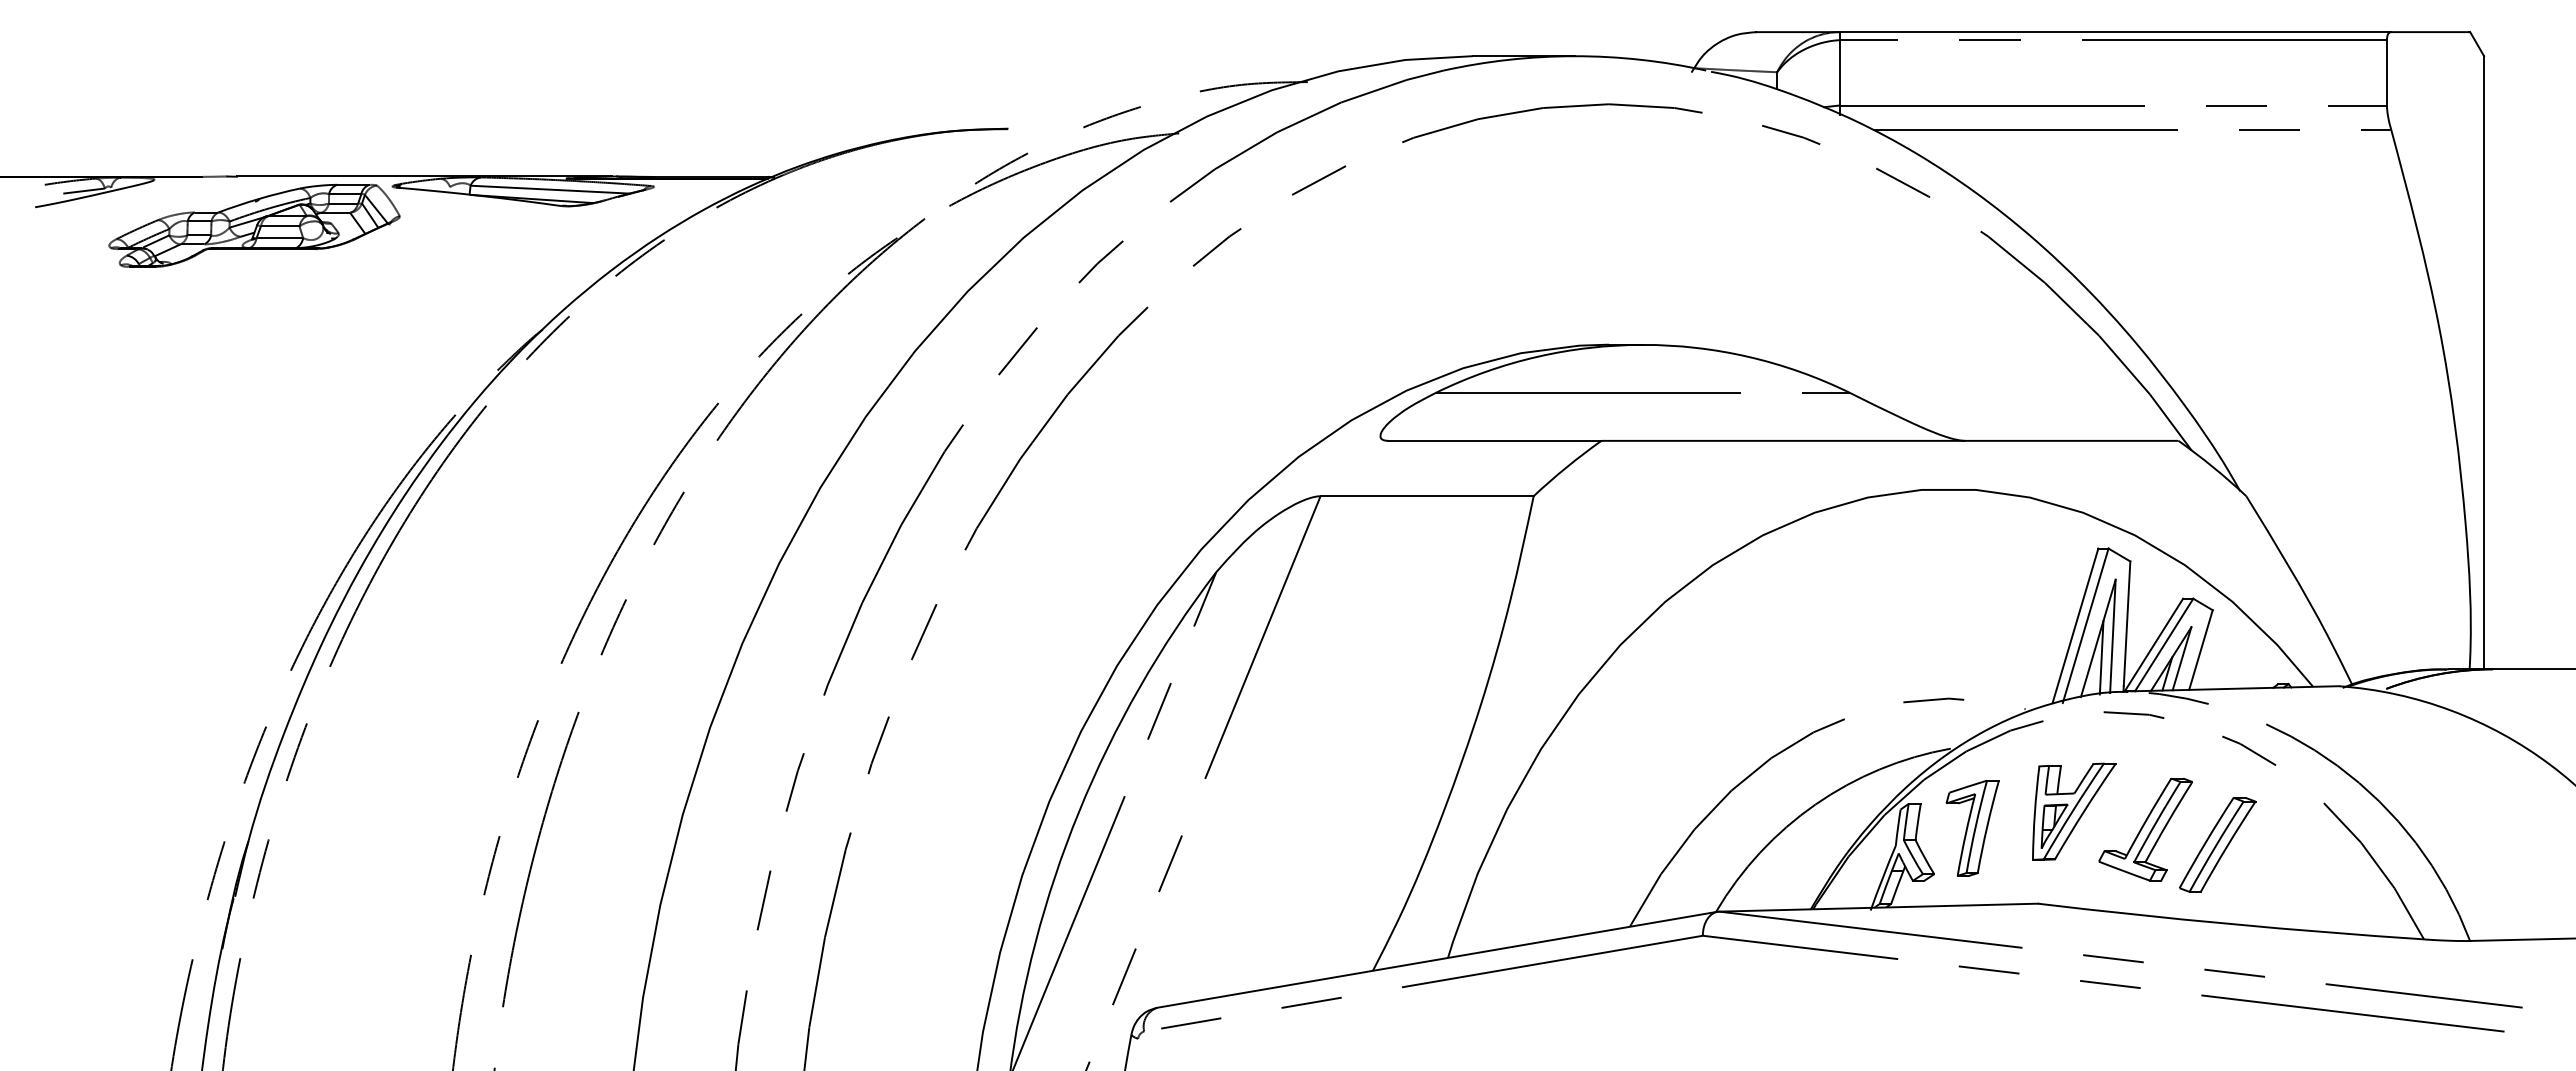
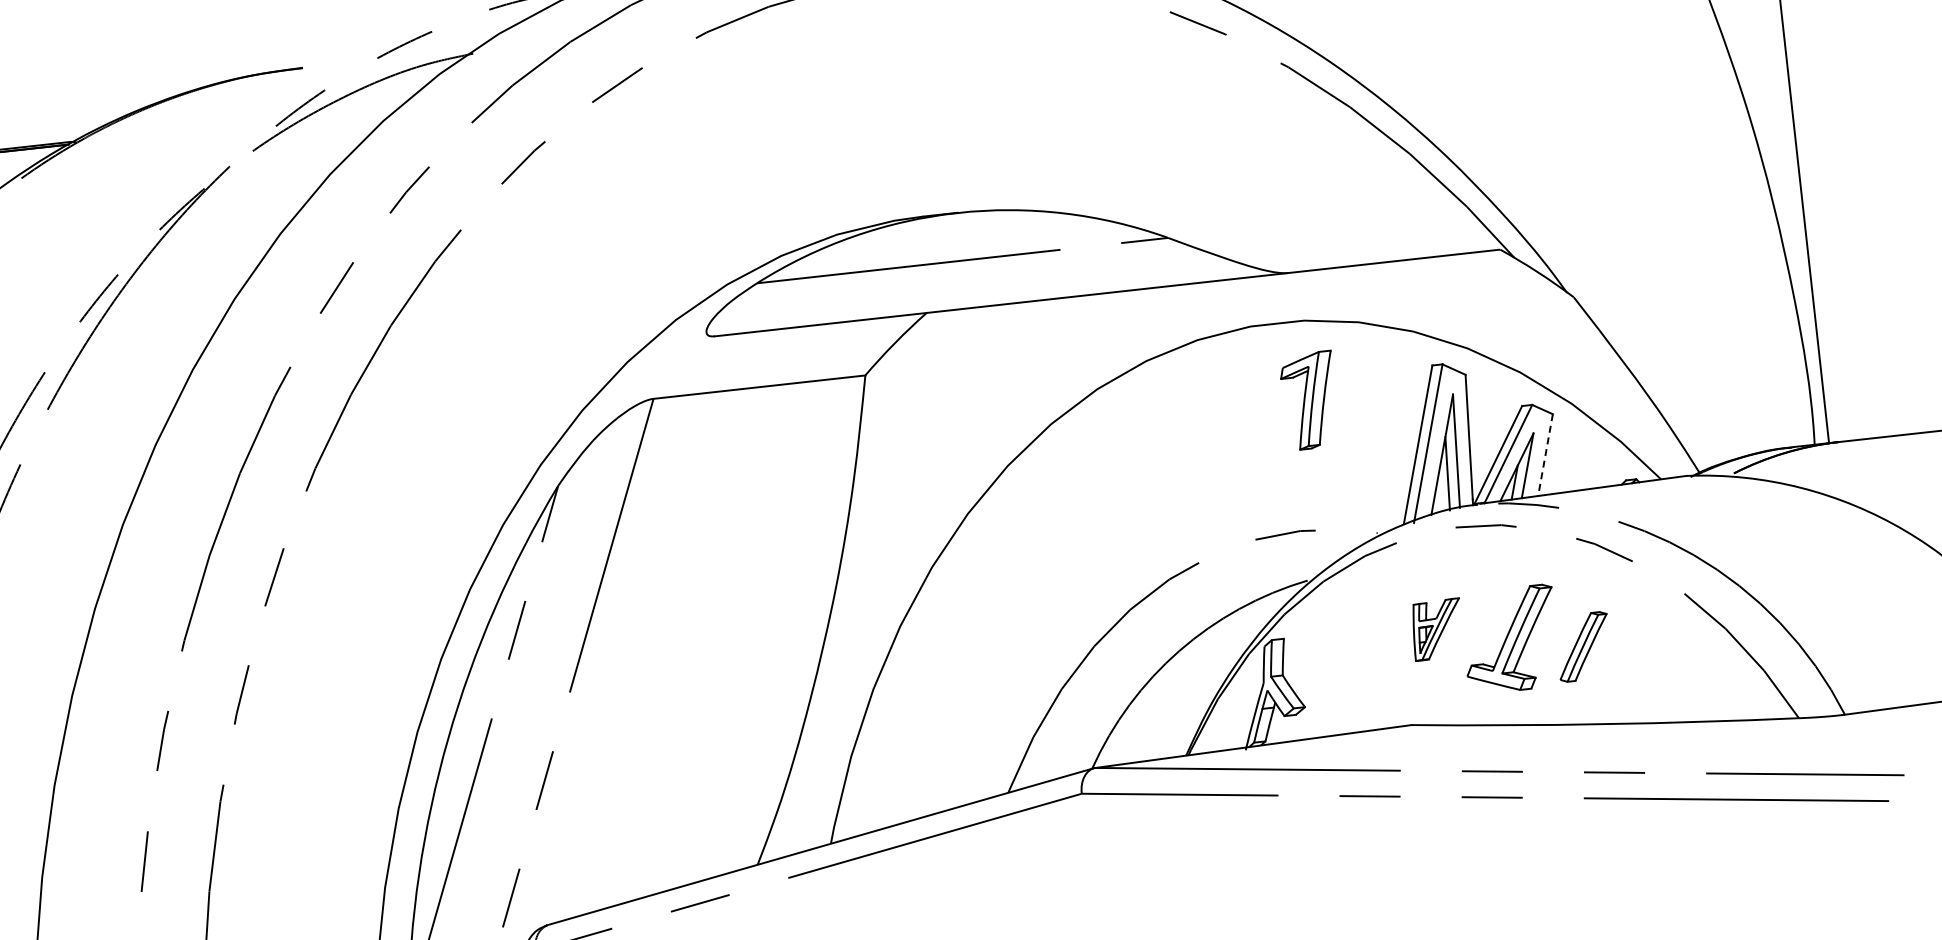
line: (2200, 650) -> (1545, 455), solid -> dashed
part: (2074, 811) -> (1437, 629), size x0.6
part: (1972, 827) -> (1309, 400), moved
part: (2217, 844) -> (1583, 646), size x0.7

